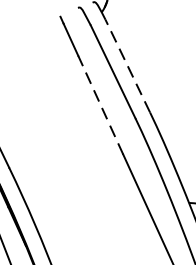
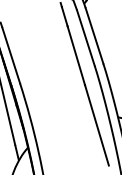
line: (127, 65) -> (94, 35), dashed -> solid
line: (101, 104) -> (76, 55), dashed -> solid

